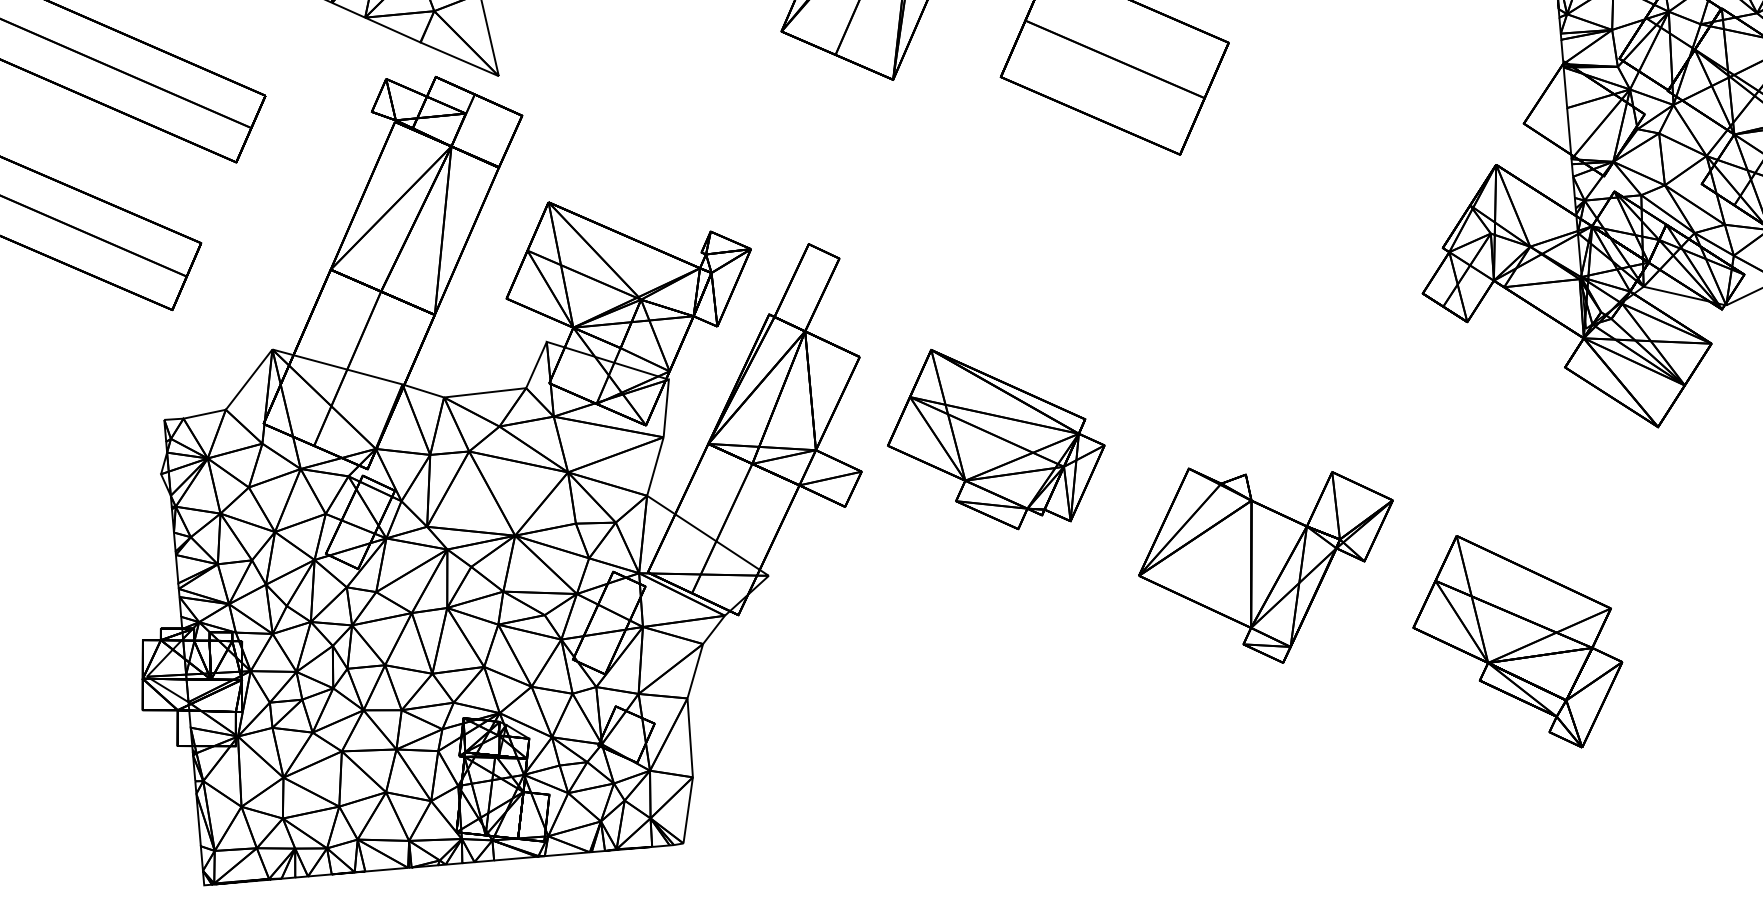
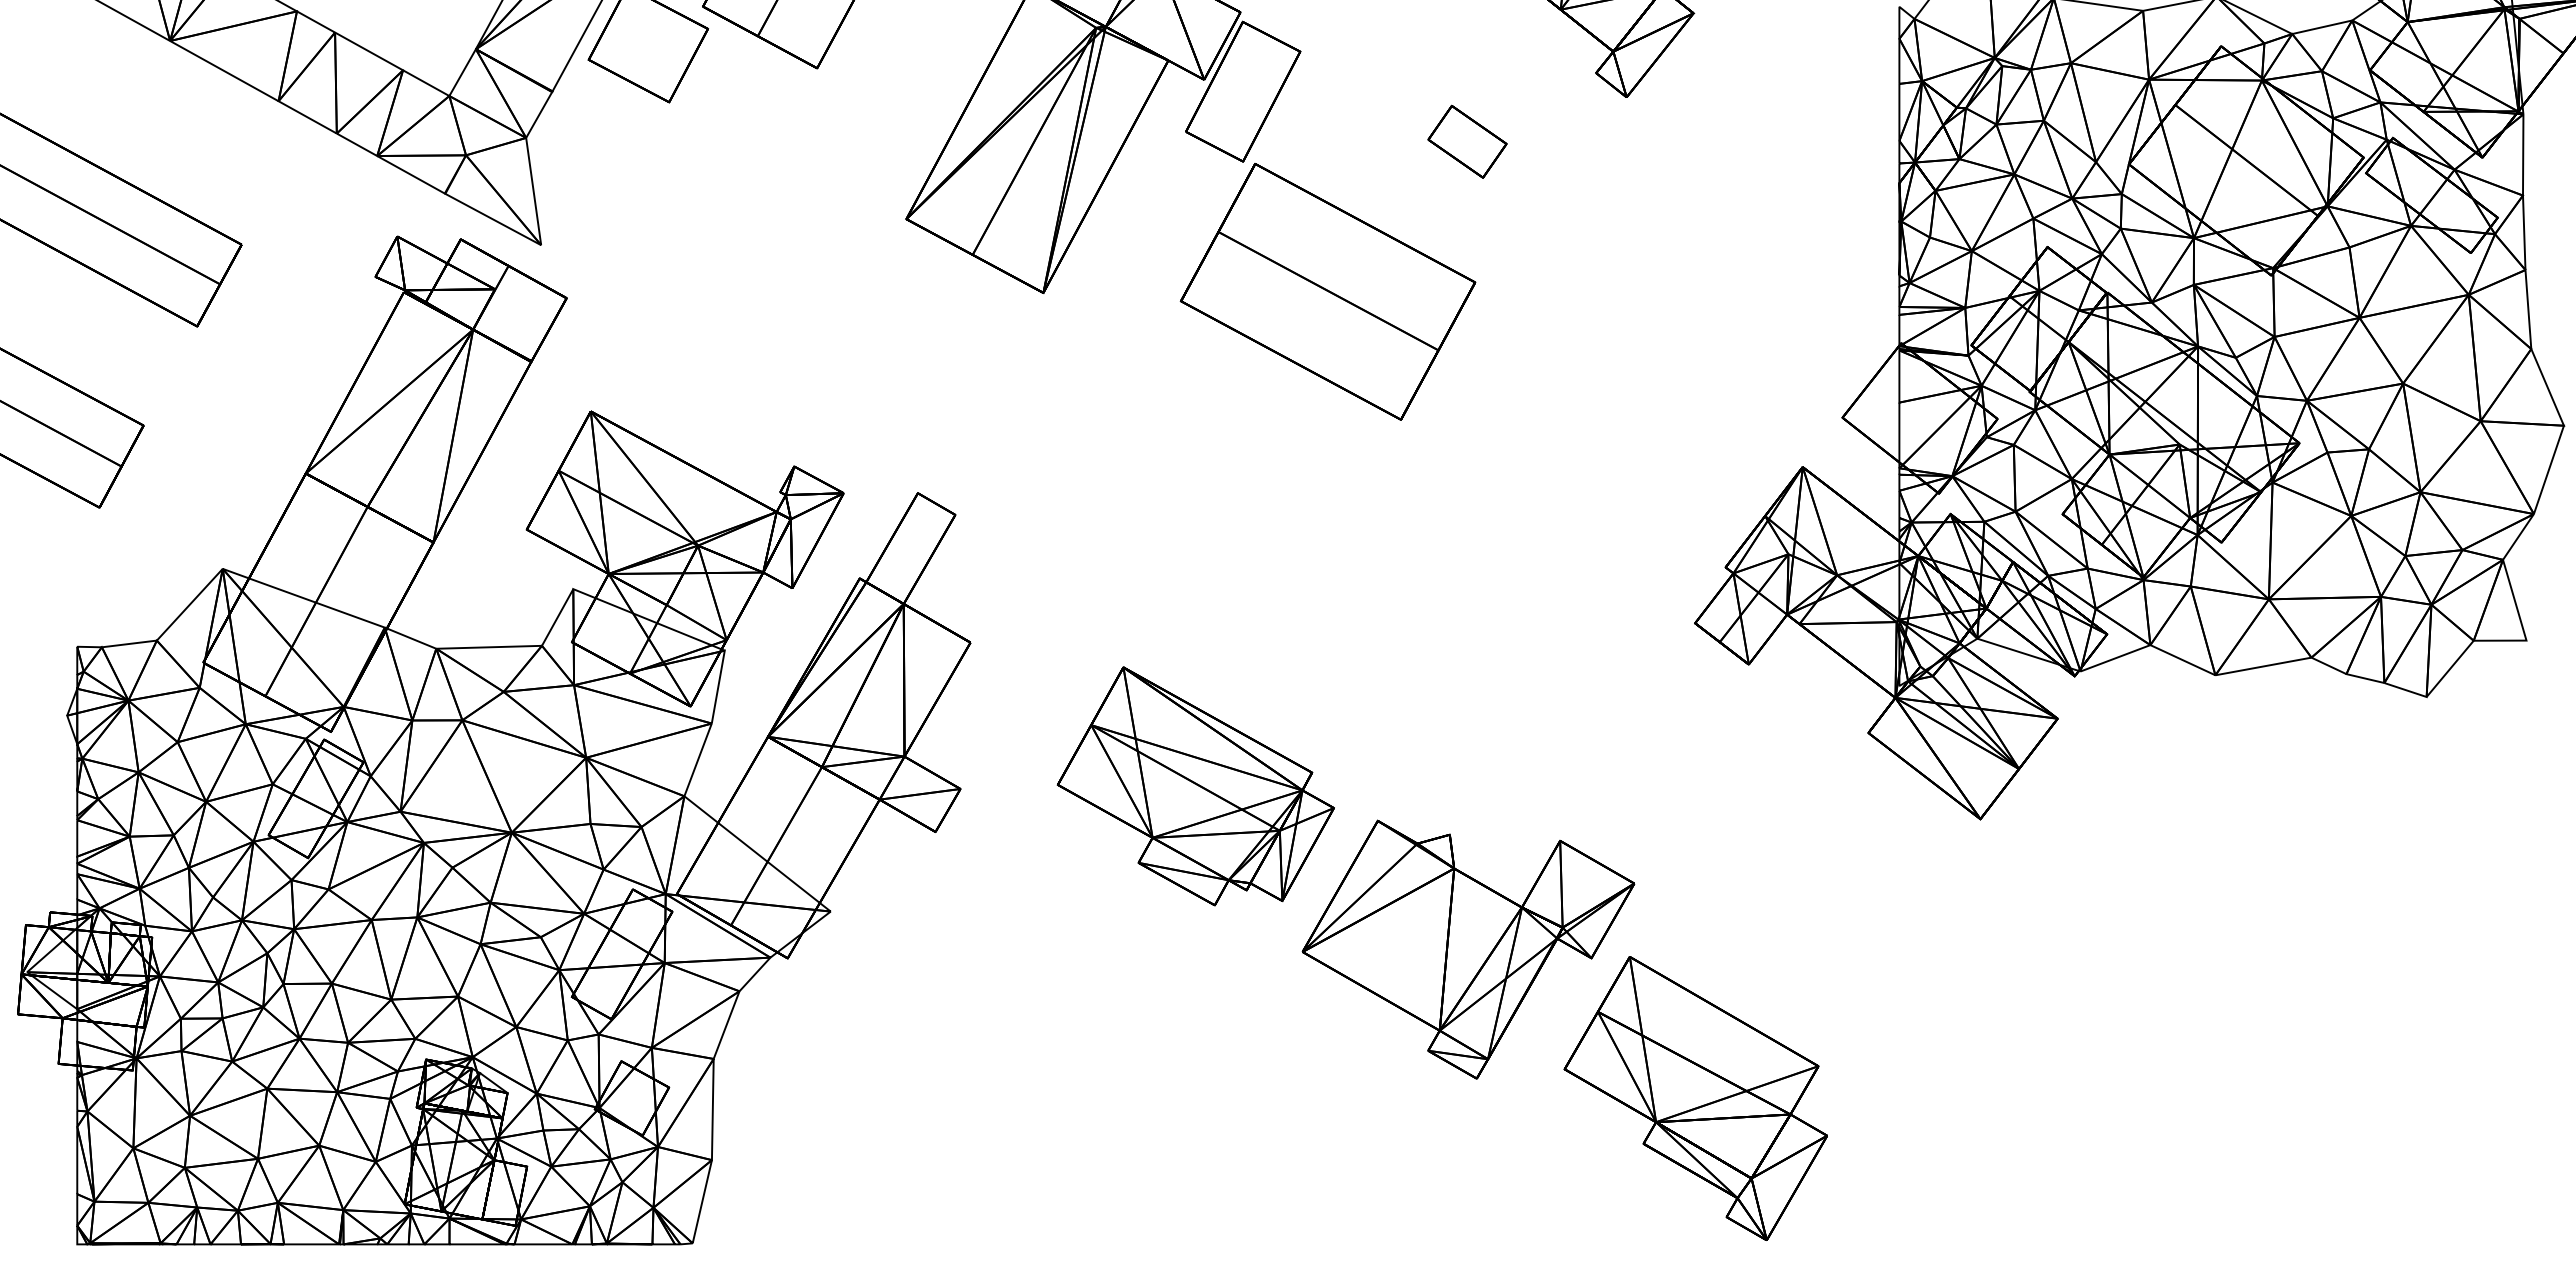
part: (995, 437) -> (1195, 786), moved
part: (1517, 641) -> (1695, 1098), moved

